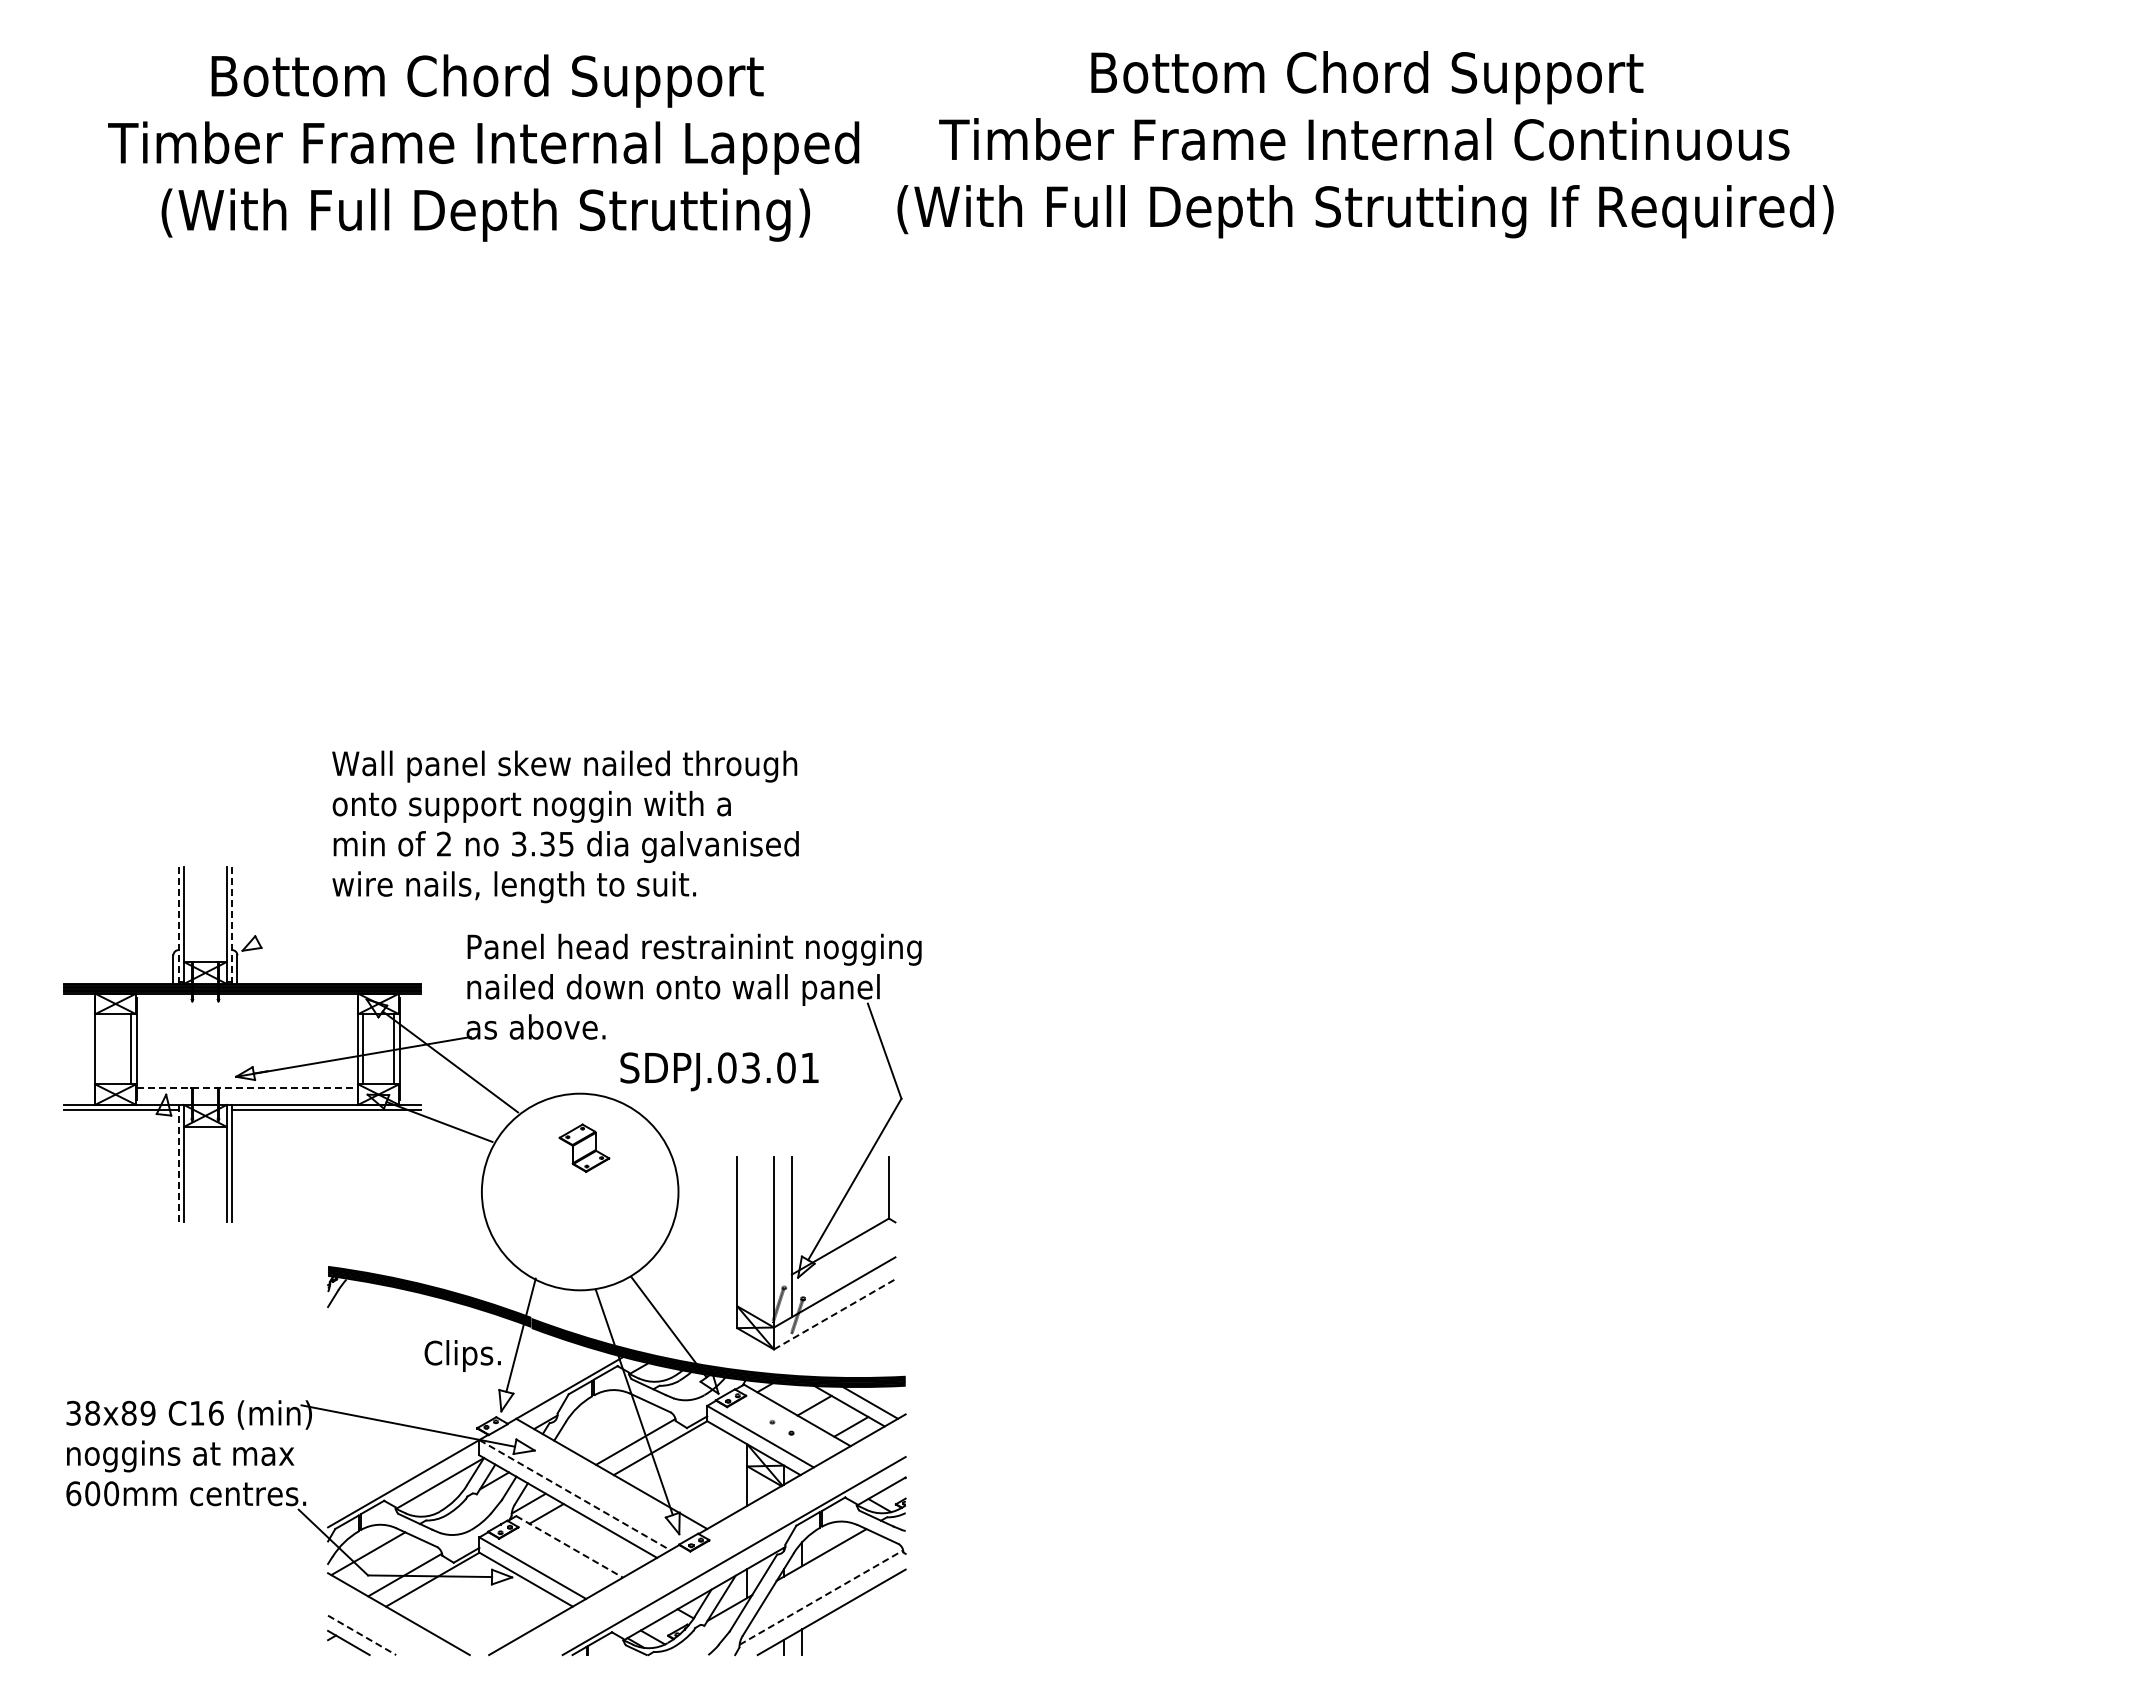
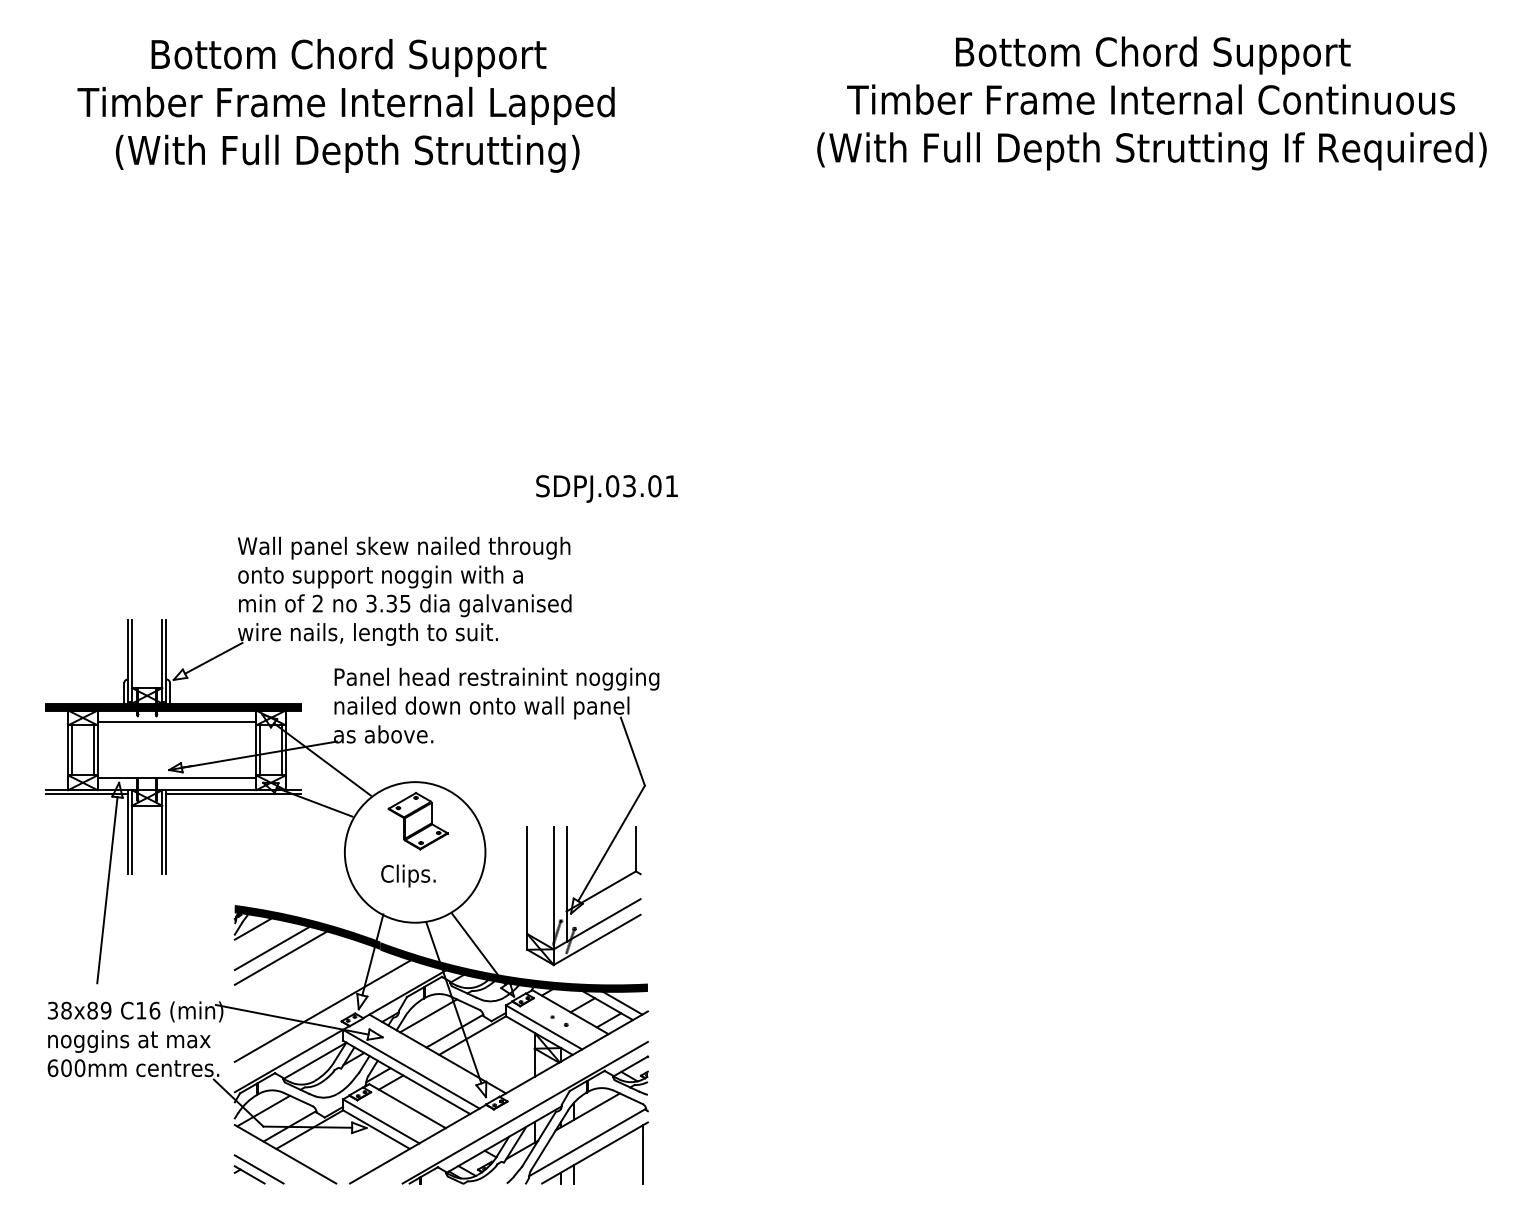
text: (1365, 144) -> (1151, 103), moved
line: (298, 920) -> (213, 658), added
line: (178, 925) -> (127, 661), dashed -> solid
line: (232, 925) -> (166, 661), dashed -> solid
line: (246, 1010) -> (176, 722), added
line: (100, 1049) -> (72, 750), added
text: (719, 1071) -> (607, 488), moved
line: (247, 1088) -> (177, 778), dashed -> solid
part: (584, 1147) -> (418, 820), size x1.67
line: (178, 1163) -> (127, 832), dashed -> solid
line: (149, 1244) -> (107, 889), added
line: (353, 1299) -> (253, 929), added
line: (835, 1314) -> (597, 940), dashed -> solid
line: (379, 1326) -> (271, 948), added
line: (392, 1340) -> (280, 958), added
text: (462, 1355) -> (408, 875), moved
line: (451, 1413) -> (323, 1010), added
line: (598, 1420) -> (428, 1015), added
line: (575, 1495) -> (411, 1069), dashed -> solid
line: (569, 1546) -> (407, 1105), dashed -> solid
line: (821, 1597) -> (587, 1142), dashed -> solid
line: (899, 1614) -> (643, 1154), added
line: (362, 1635) -> (259, 1169), dashed -> solid

